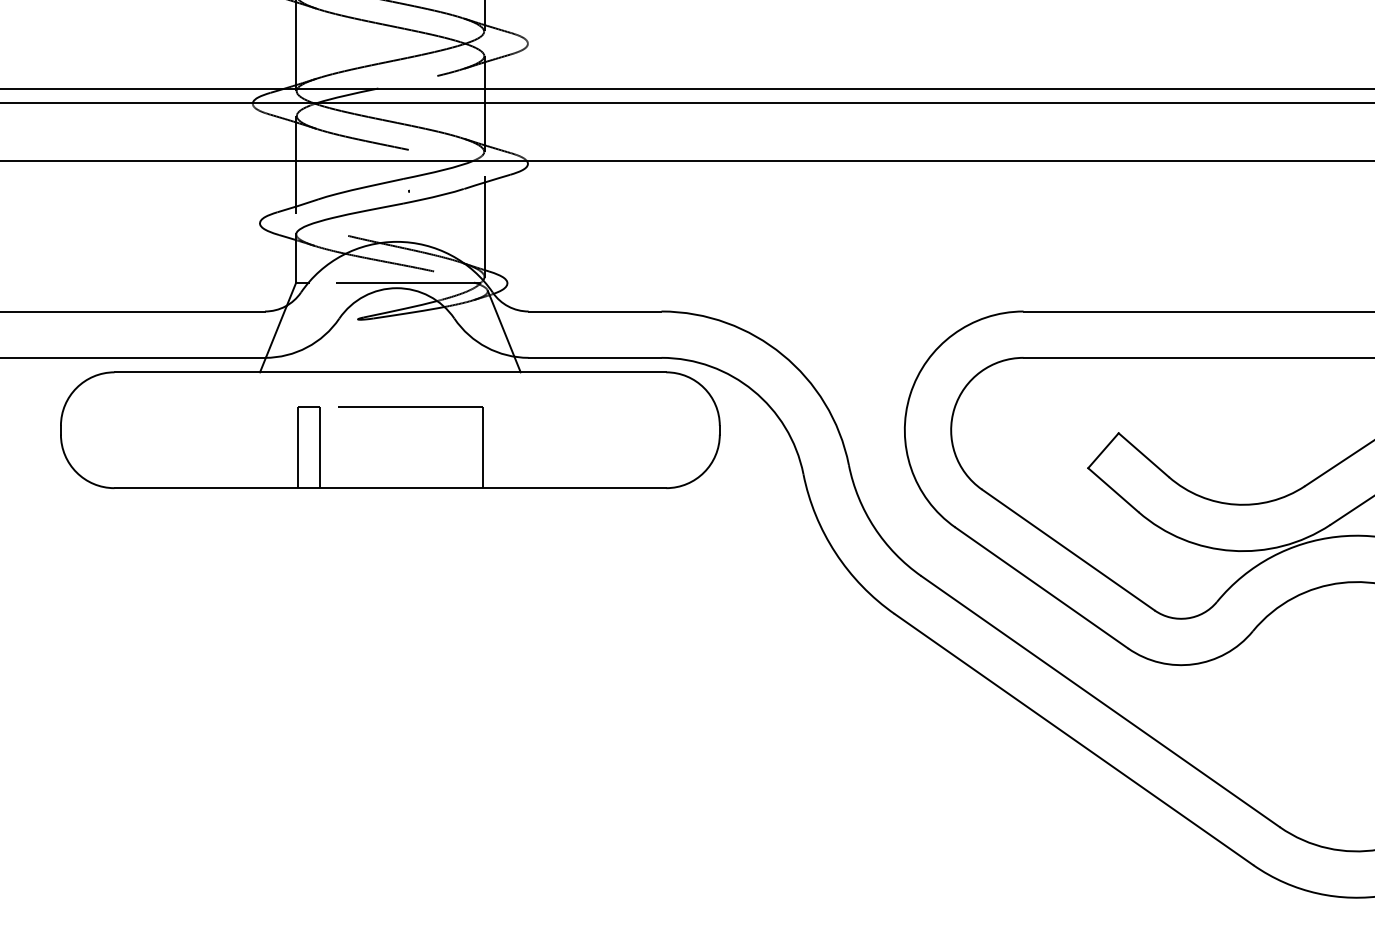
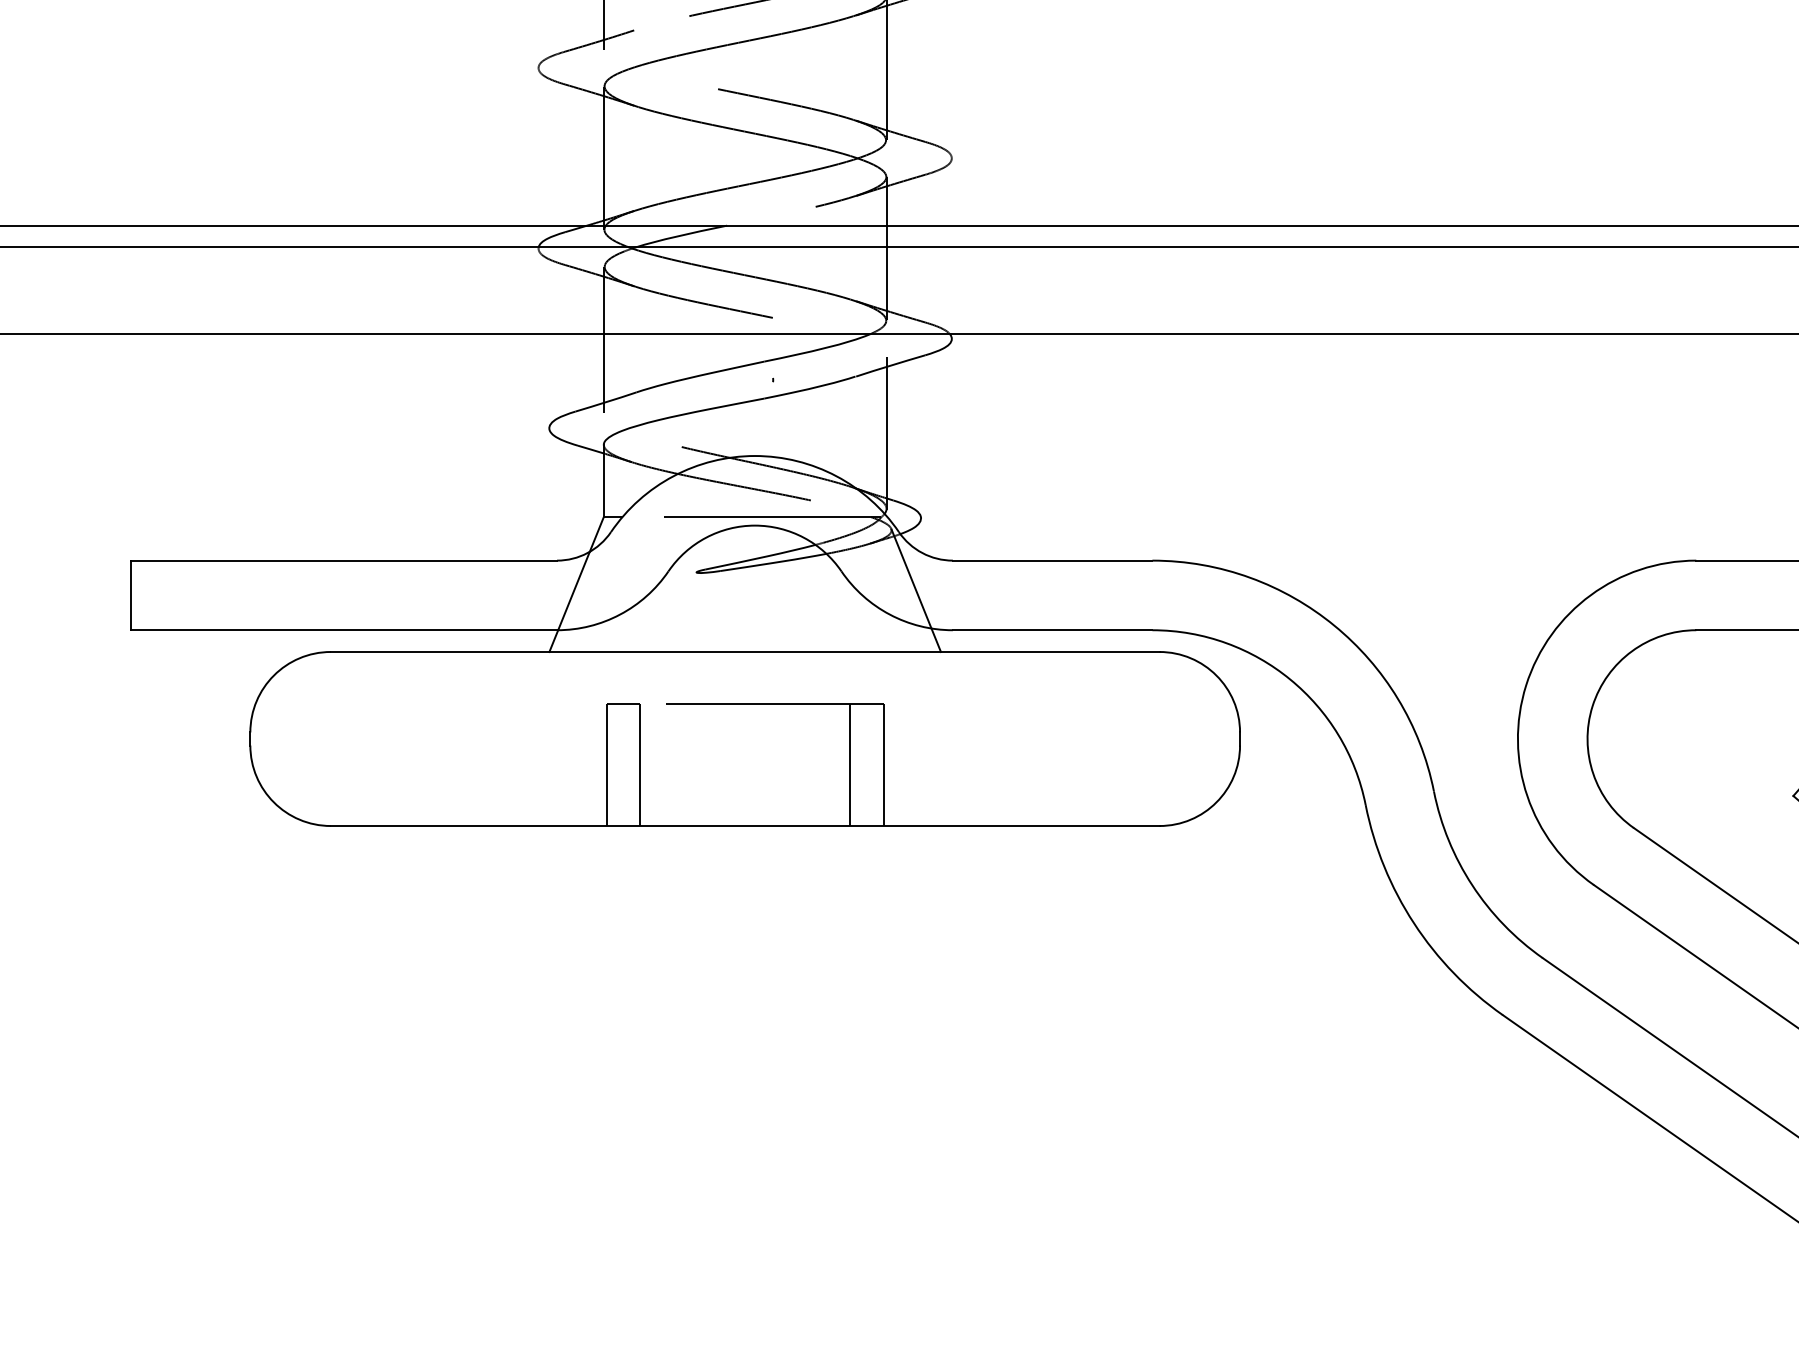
line: (460, 447) -> (850, 764), added

